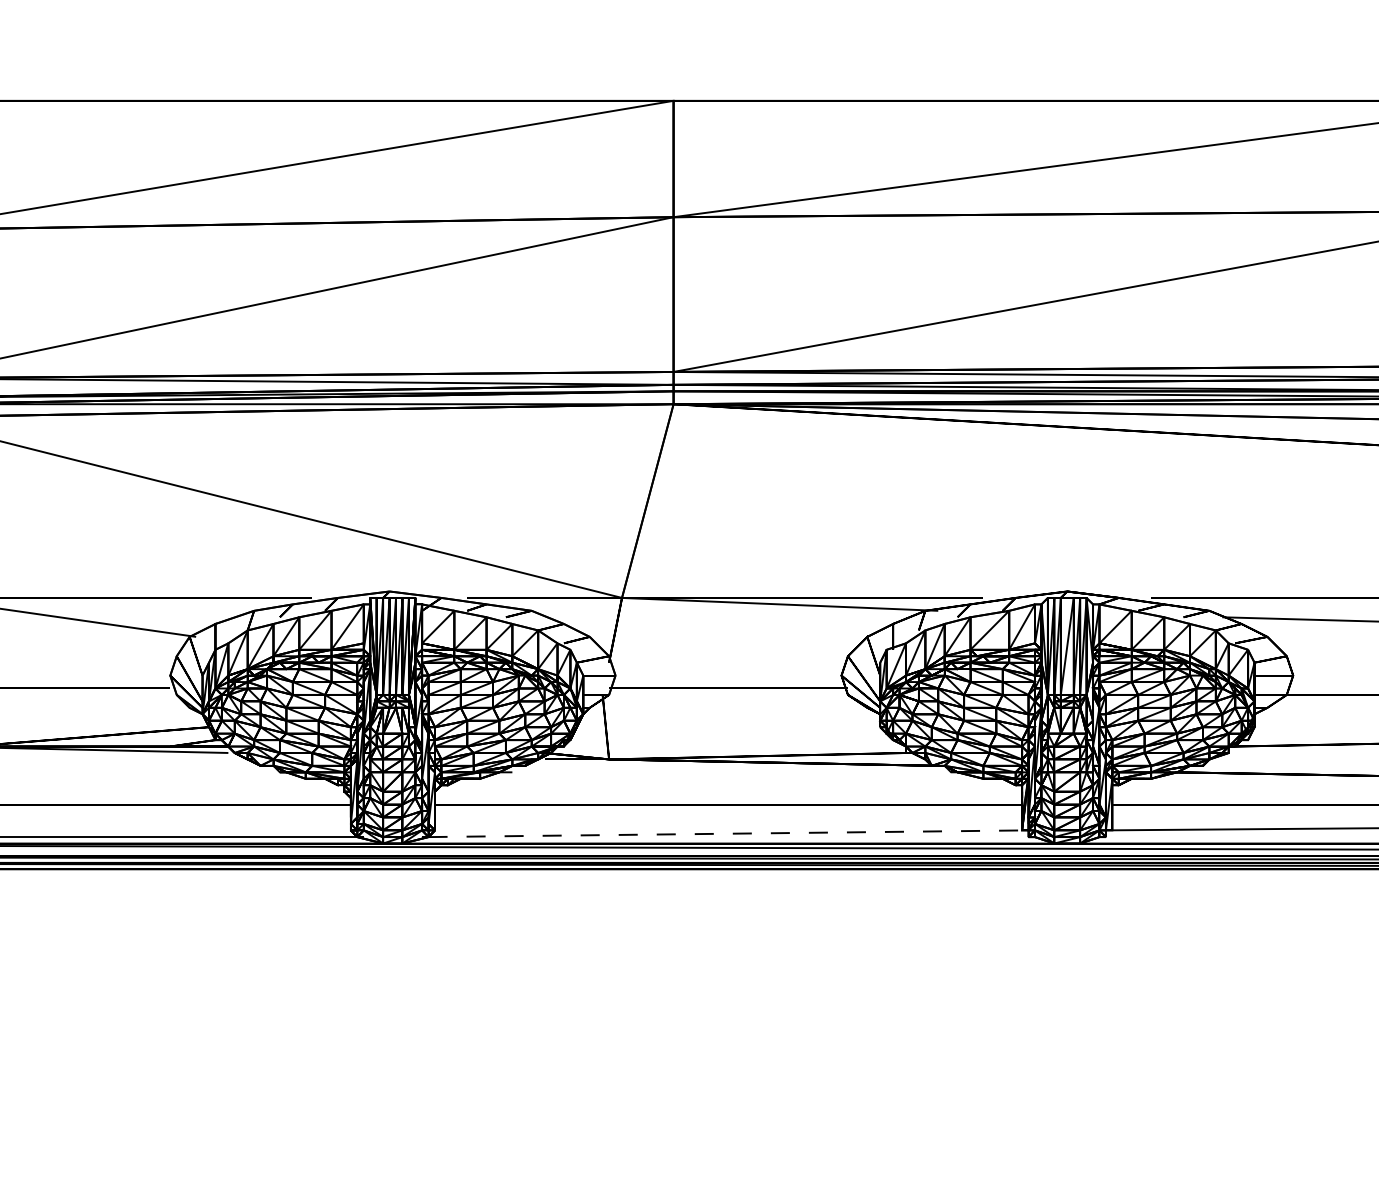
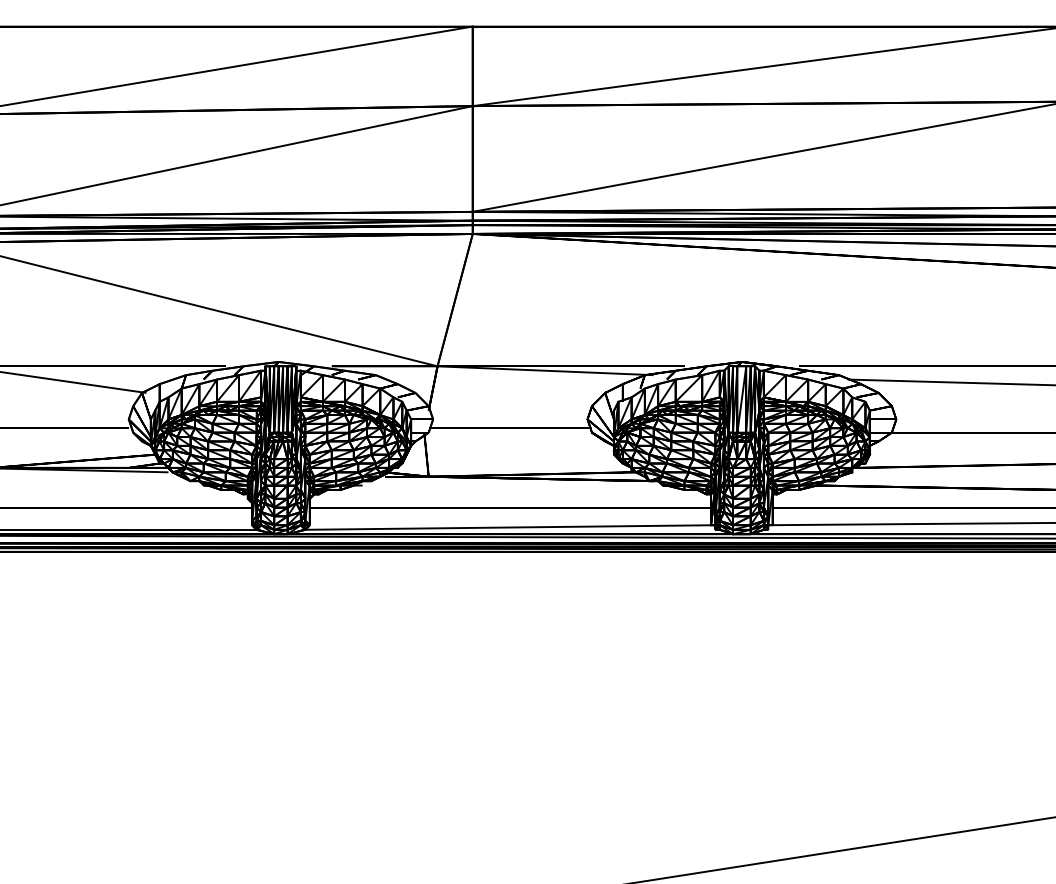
line: (728, 833) -> (510, 527), dashed -> solid

